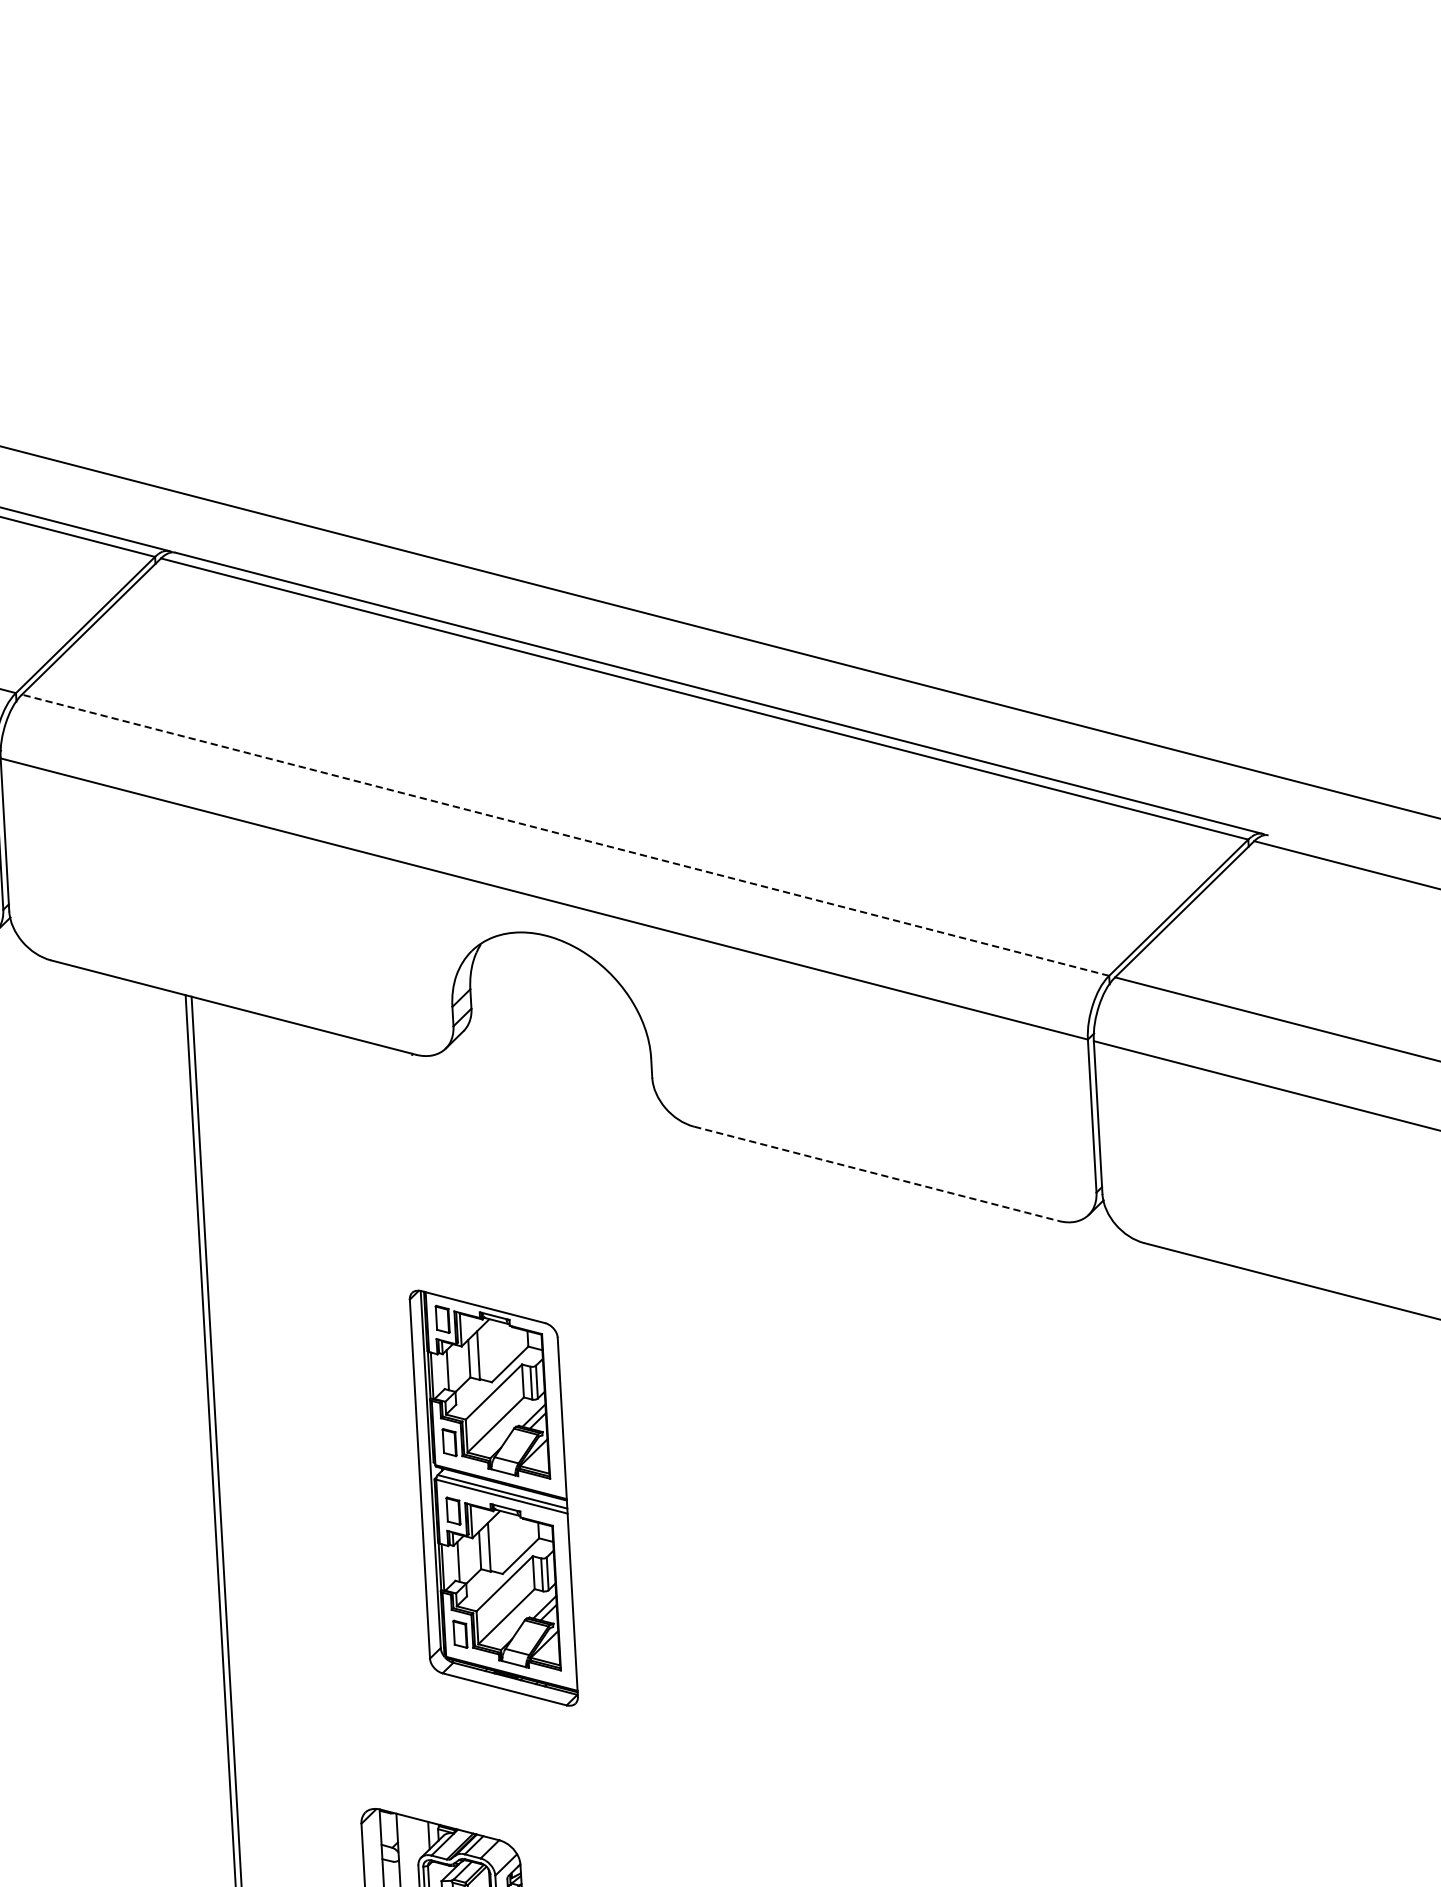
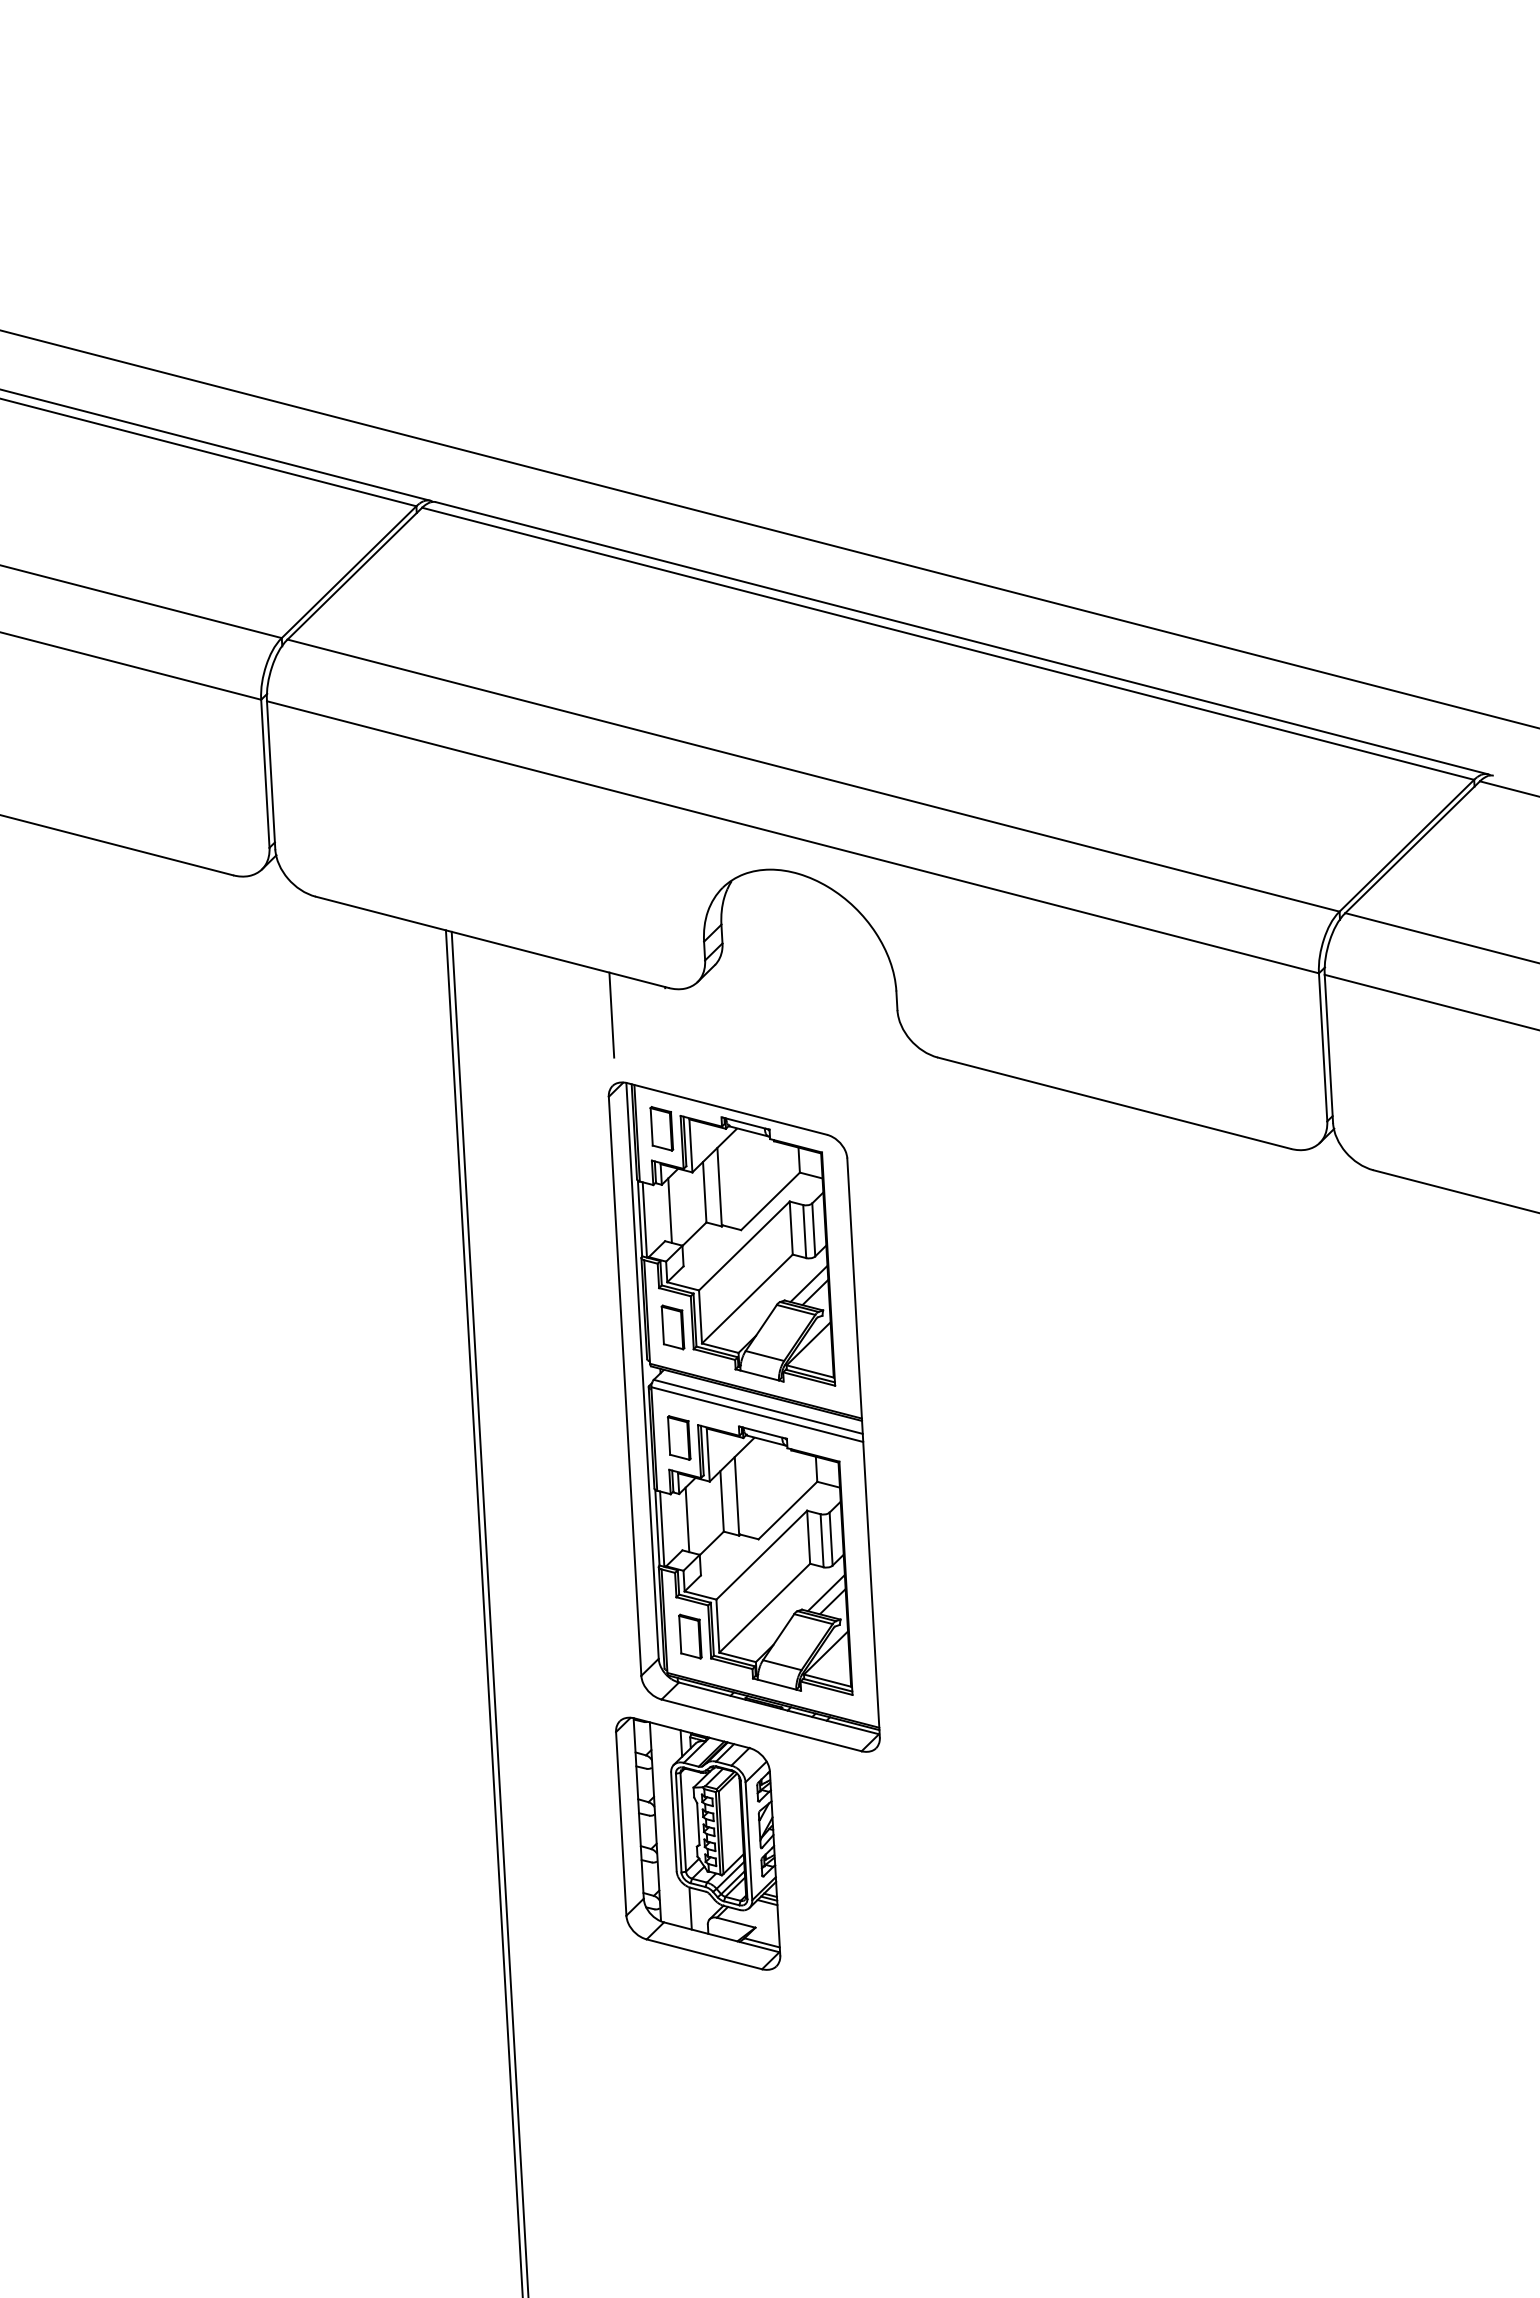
line: (565, 835) -> (813, 775), dashed -> solid
line: (356, 1082) -> (611, 1014), added
line: (876, 1174) -> (1114, 1103), dashed -> solid
part: (493, 1497) -> (743, 1416), size x1.67

